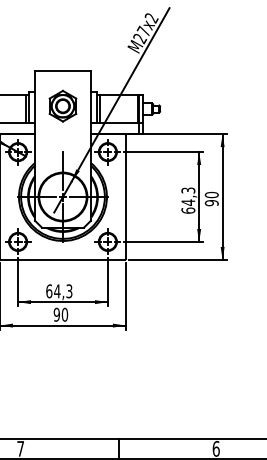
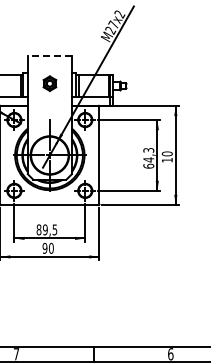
line: (62, 71) -> (49, 56), solid -> dashed
part: (62, 105) -> (49, 83), size x0.6
text: (210, 202) -> (166, 159), 90 -> 10
text: (58, 290) -> (46, 229), 64,3 -> 89,5

